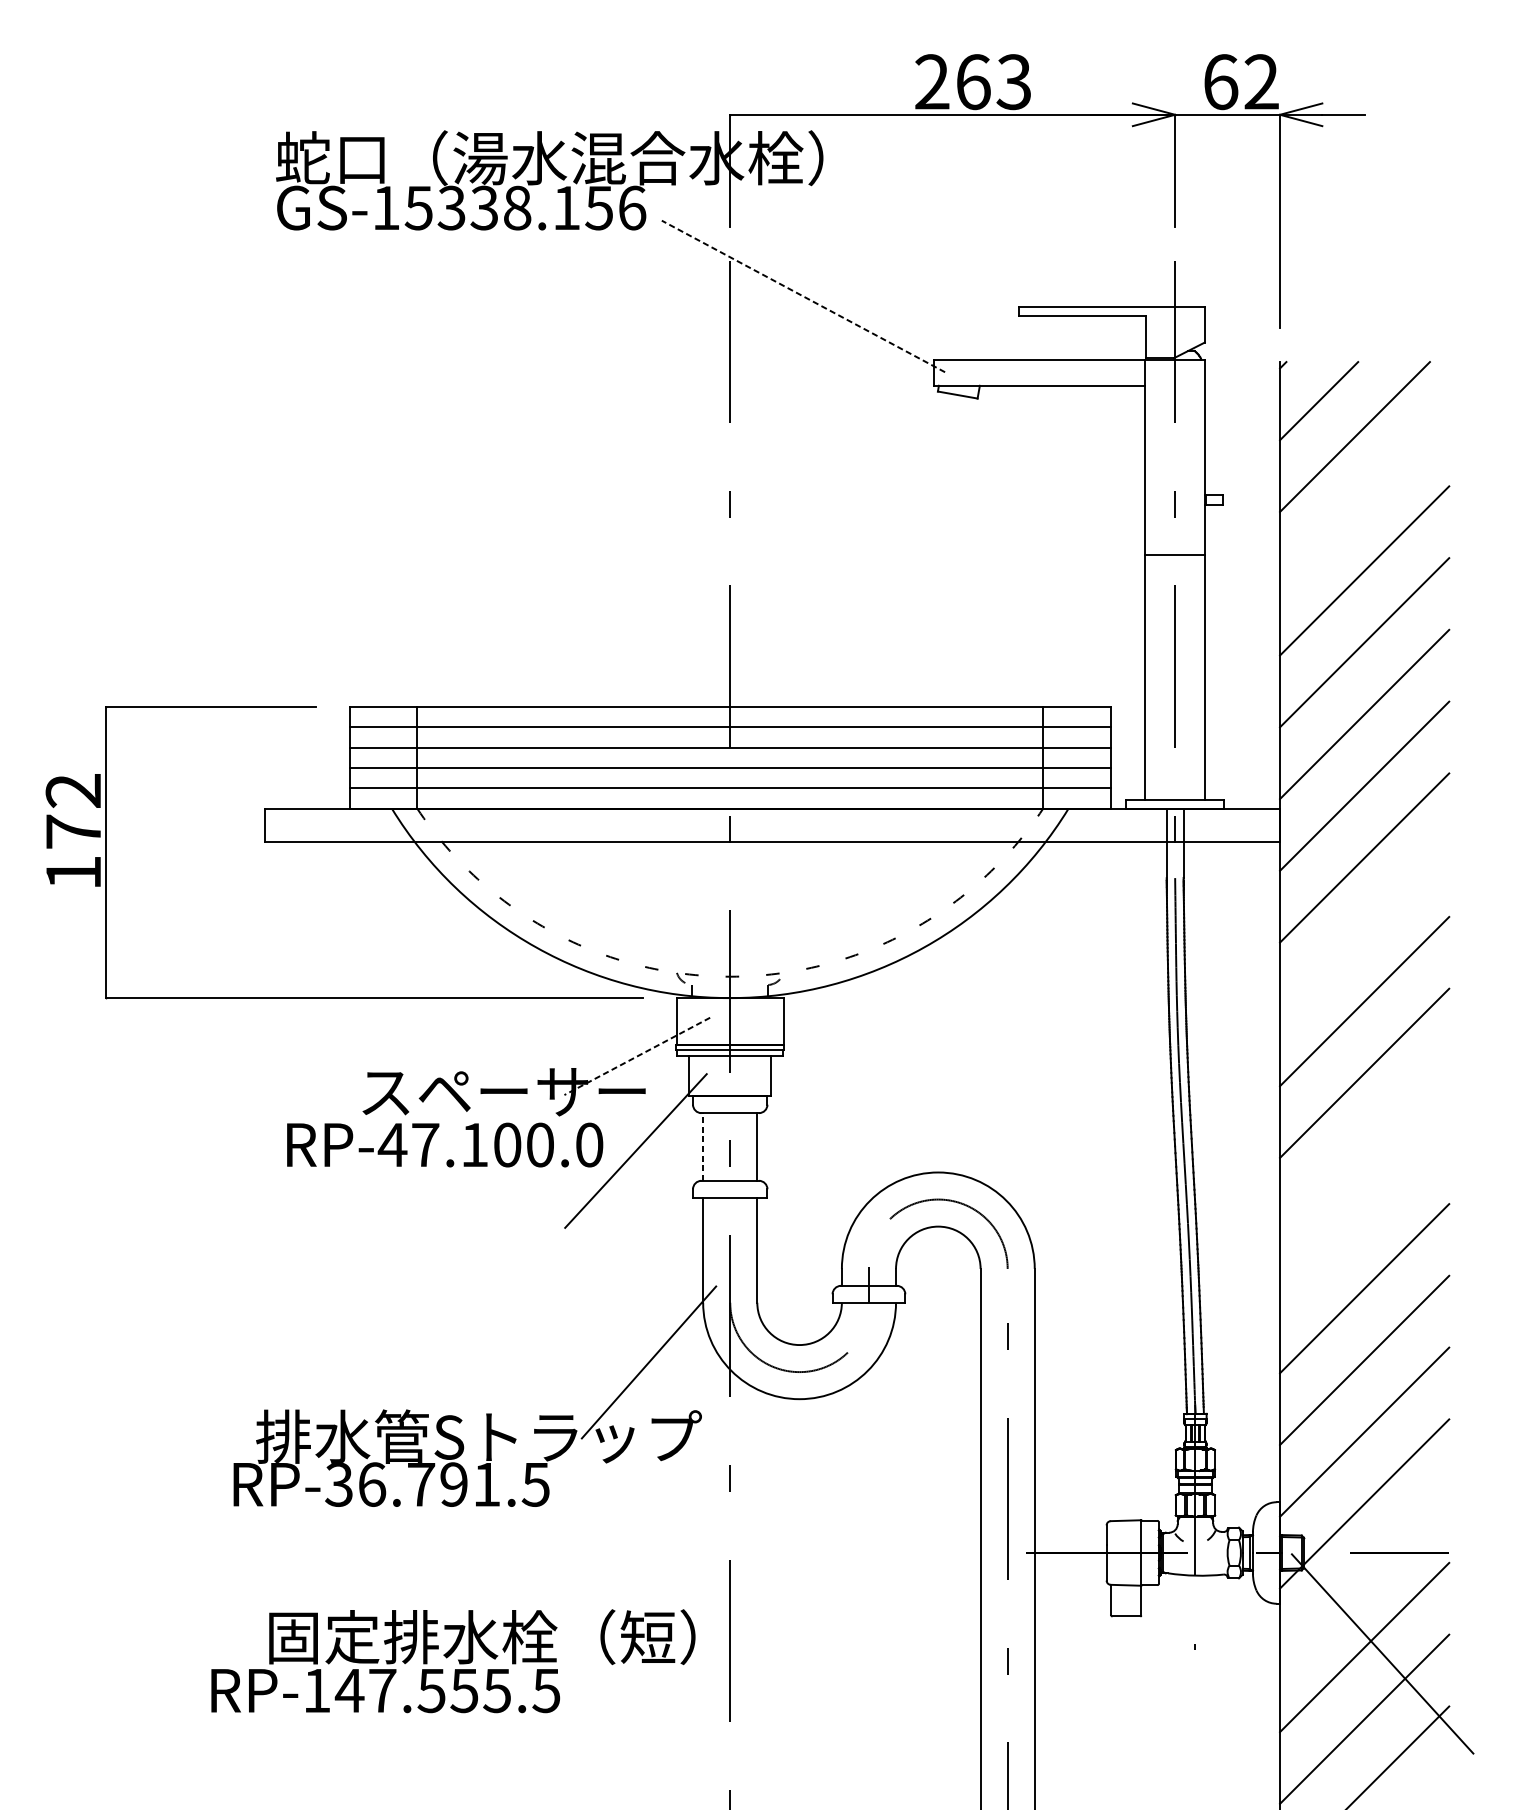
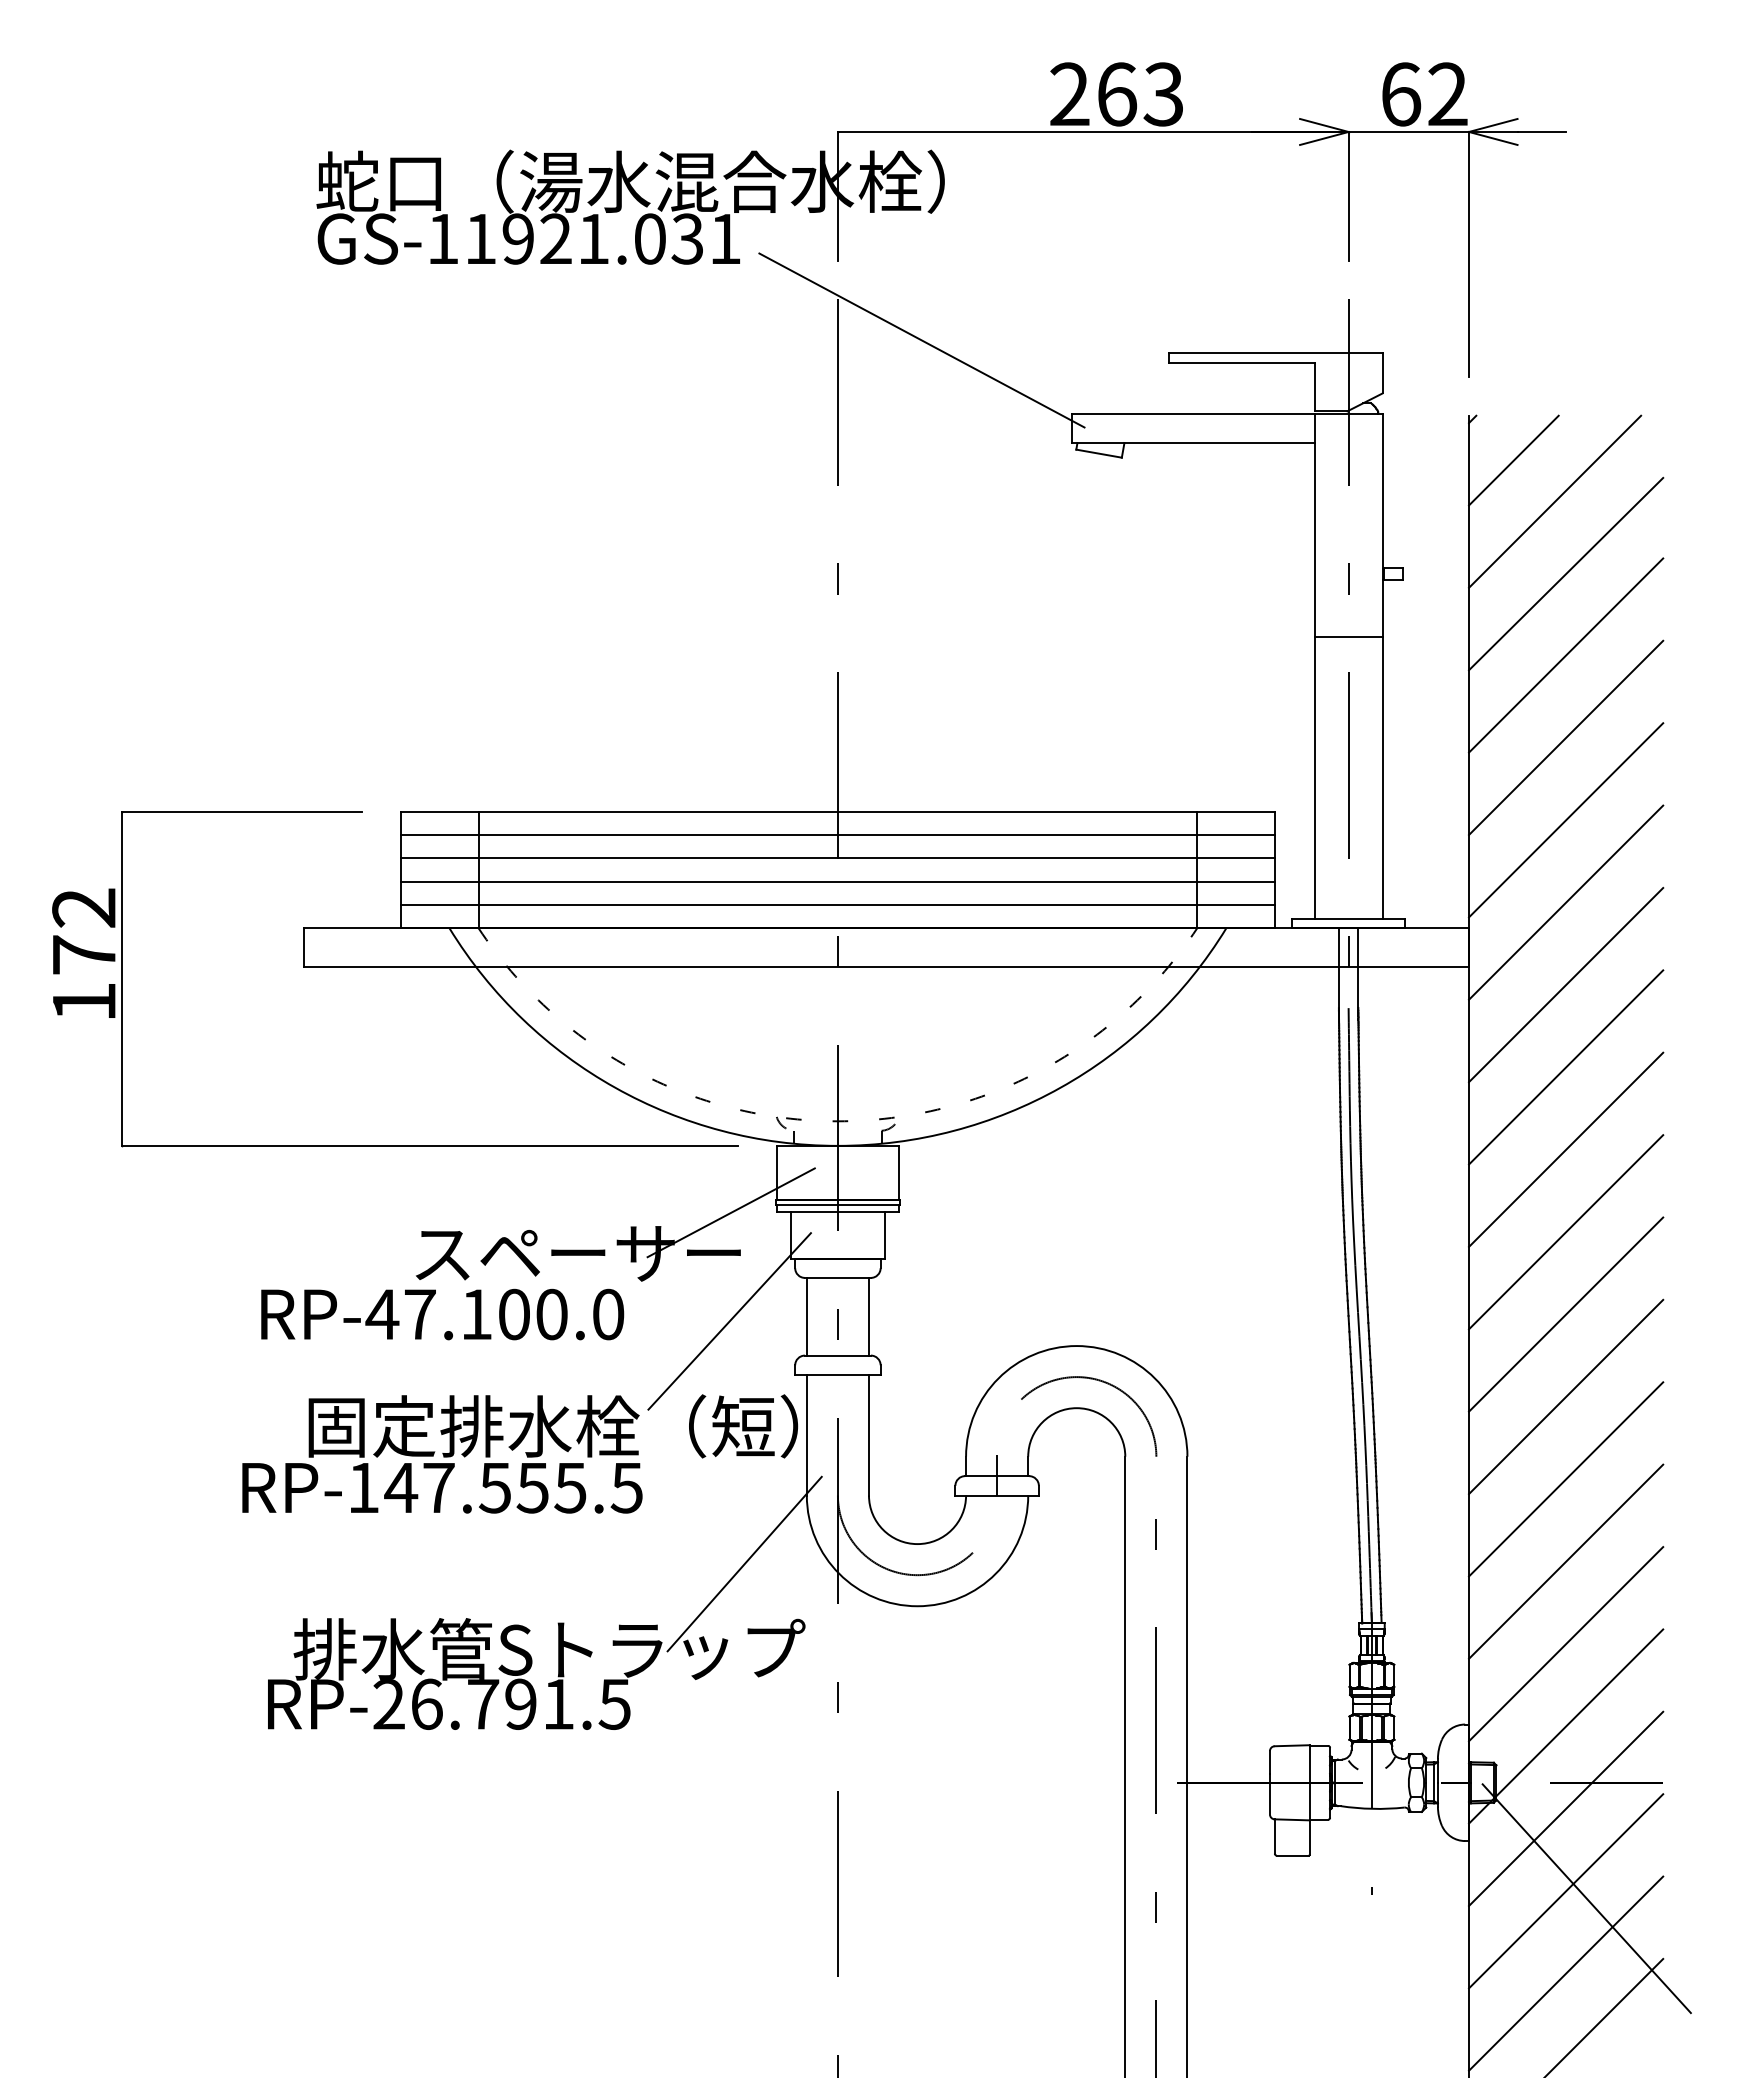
text: (525, 207) -> (602, 238), GS-15338.156 -> GS-11921.031
line: (803, 296) -> (921, 340), dashed -> solid
line: (1364, 499) -> (1566, 573), added
line: (1364, 929) -> (1566, 1067), added
line: (637, 1056) -> (731, 1212), dashed -> solid
text: (444, 1145) -> (442, 1314), moved
line: (1364, 1145) -> (1566, 1314), added
line: (702, 1146) -> (806, 1316), dashed -> solid
line: (1364, 1216) -> (1566, 1396), added
text: (338, 1484) -> (388, 1704), RP-36.791.5 -> RP-26.791.5
line: (1364, 1575) -> (1566, 1808), added
text: (453, 1660) -> (520, 1453), moved

